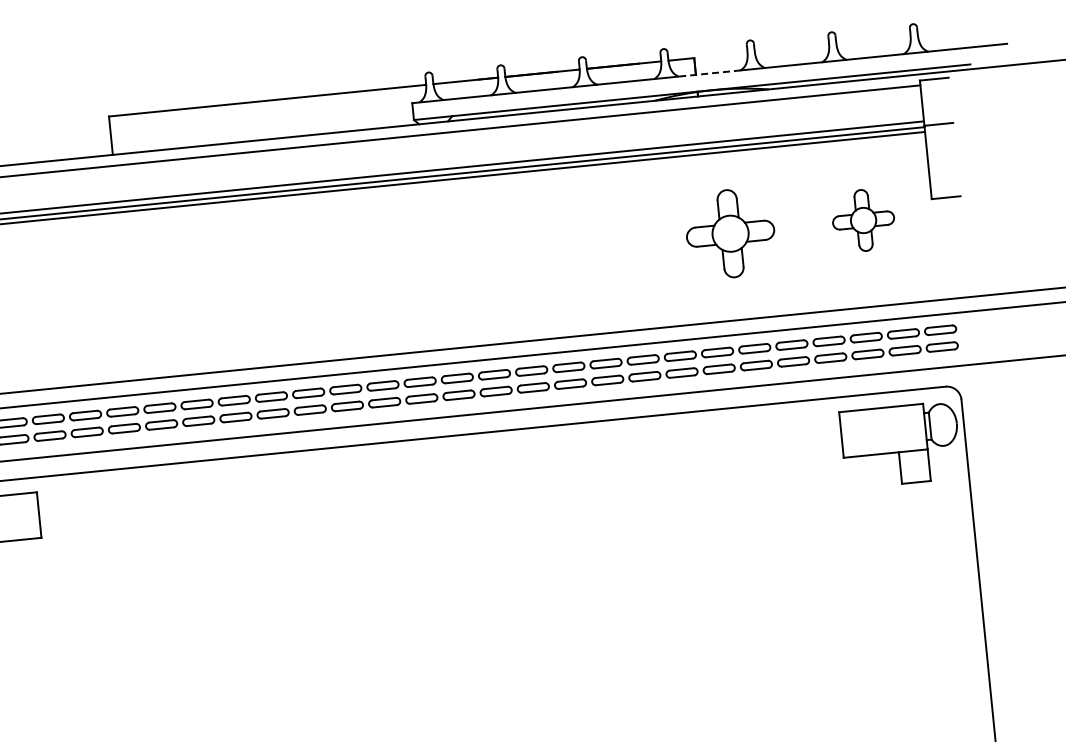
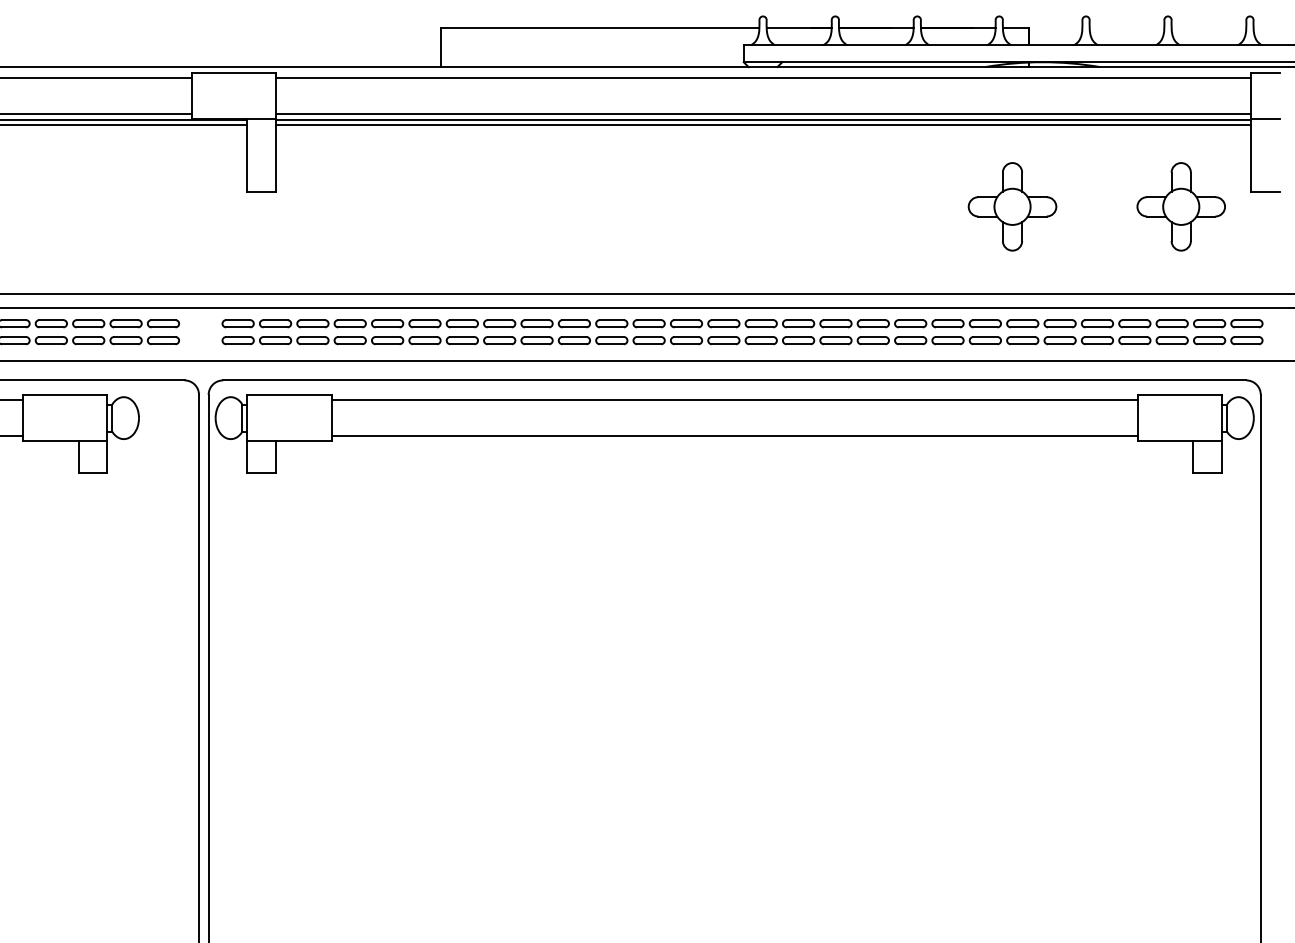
line: (709, 73) -> (1042, 45), dashed -> solid
part: (862, 220) -> (1180, 206), size x1.43
part: (730, 233) -> (1012, 206), moved
line: (438, 457) -> (734, 400), added
line: (441, 493) -> (734, 436), added

